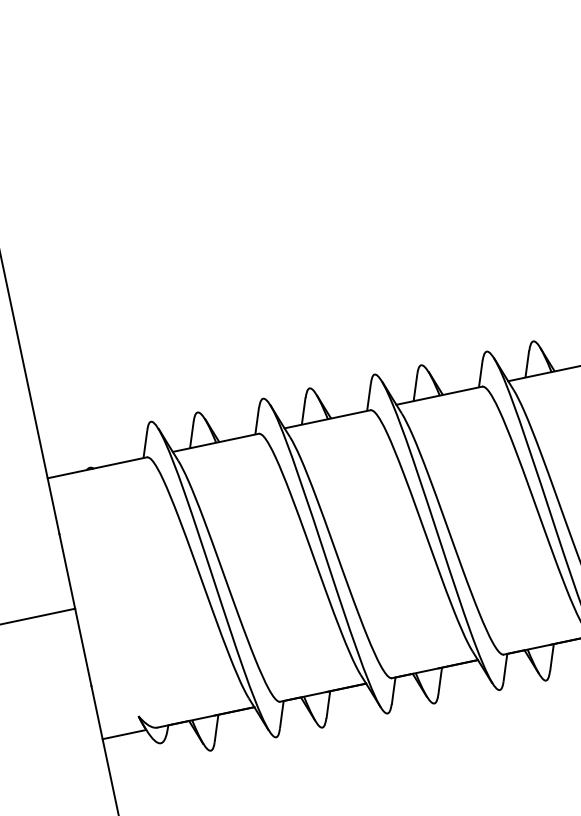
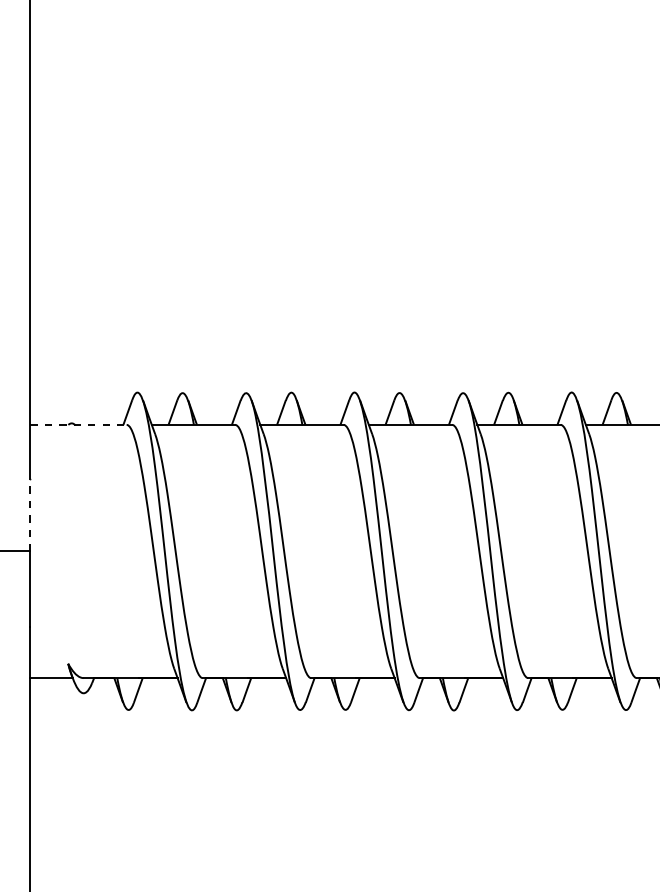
line: (98, 467) -> (79, 424), solid -> dashed
line: (67, 570) -> (30, 514), solid -> dashed

